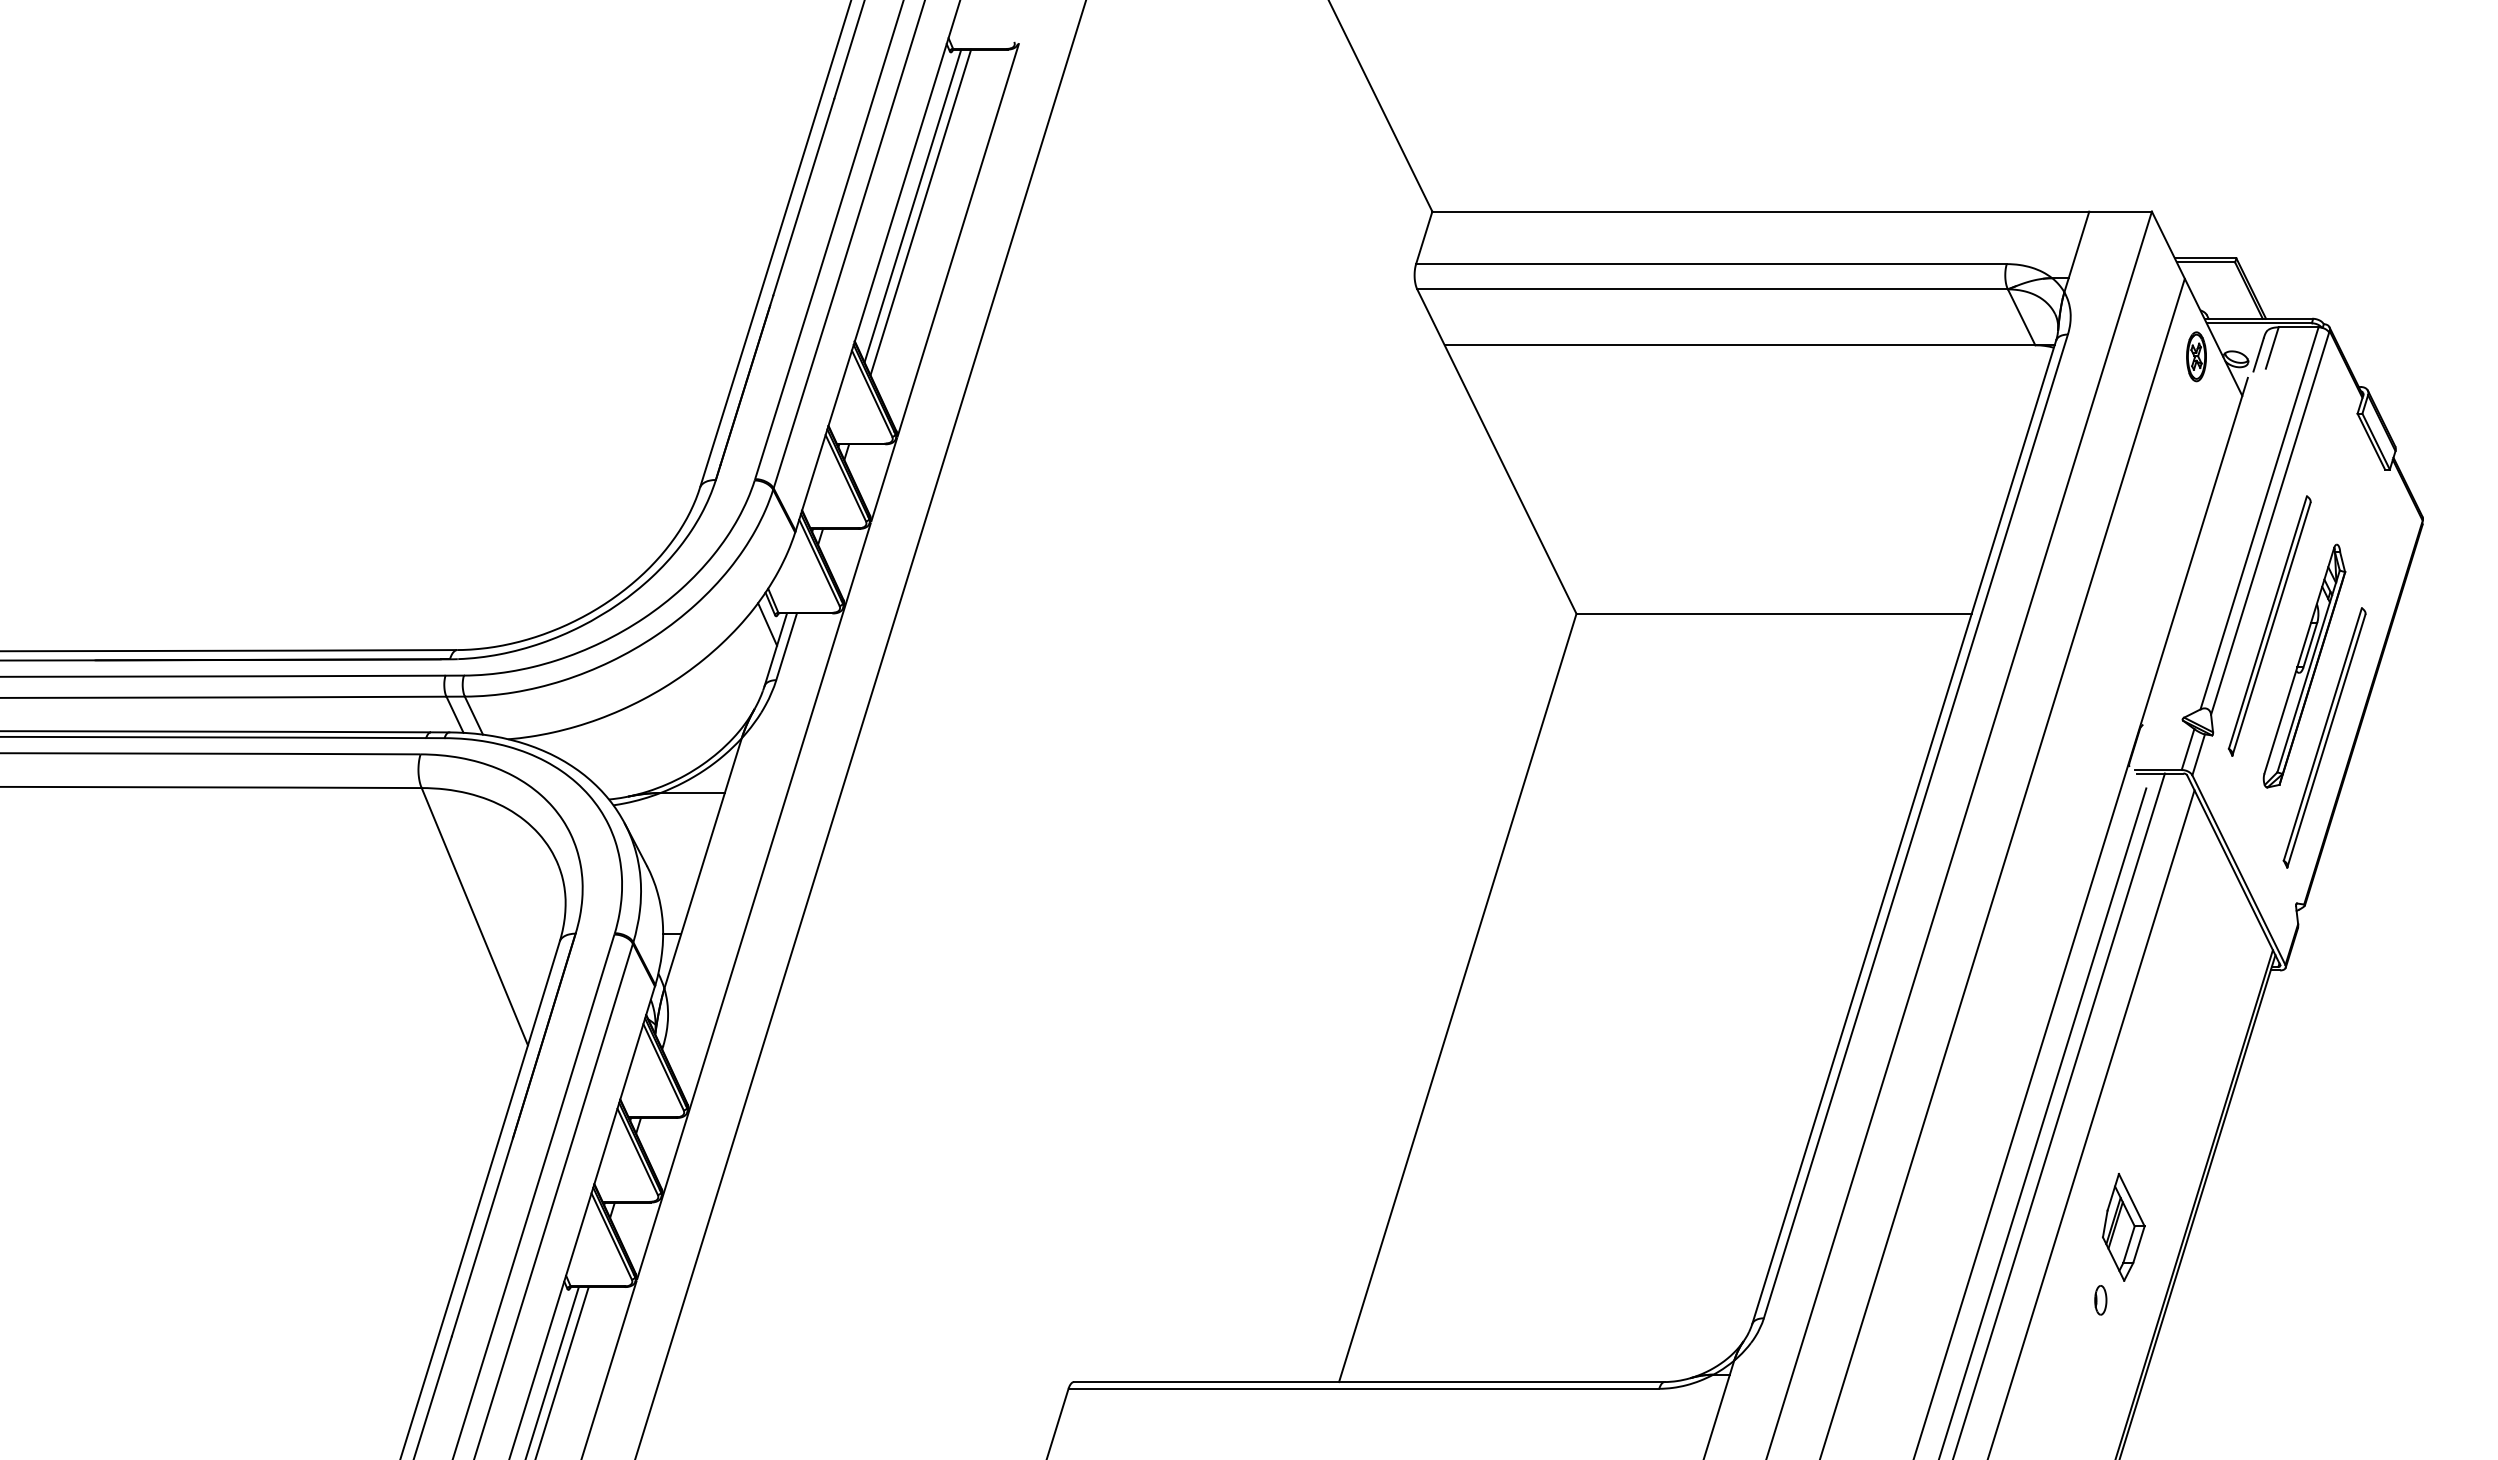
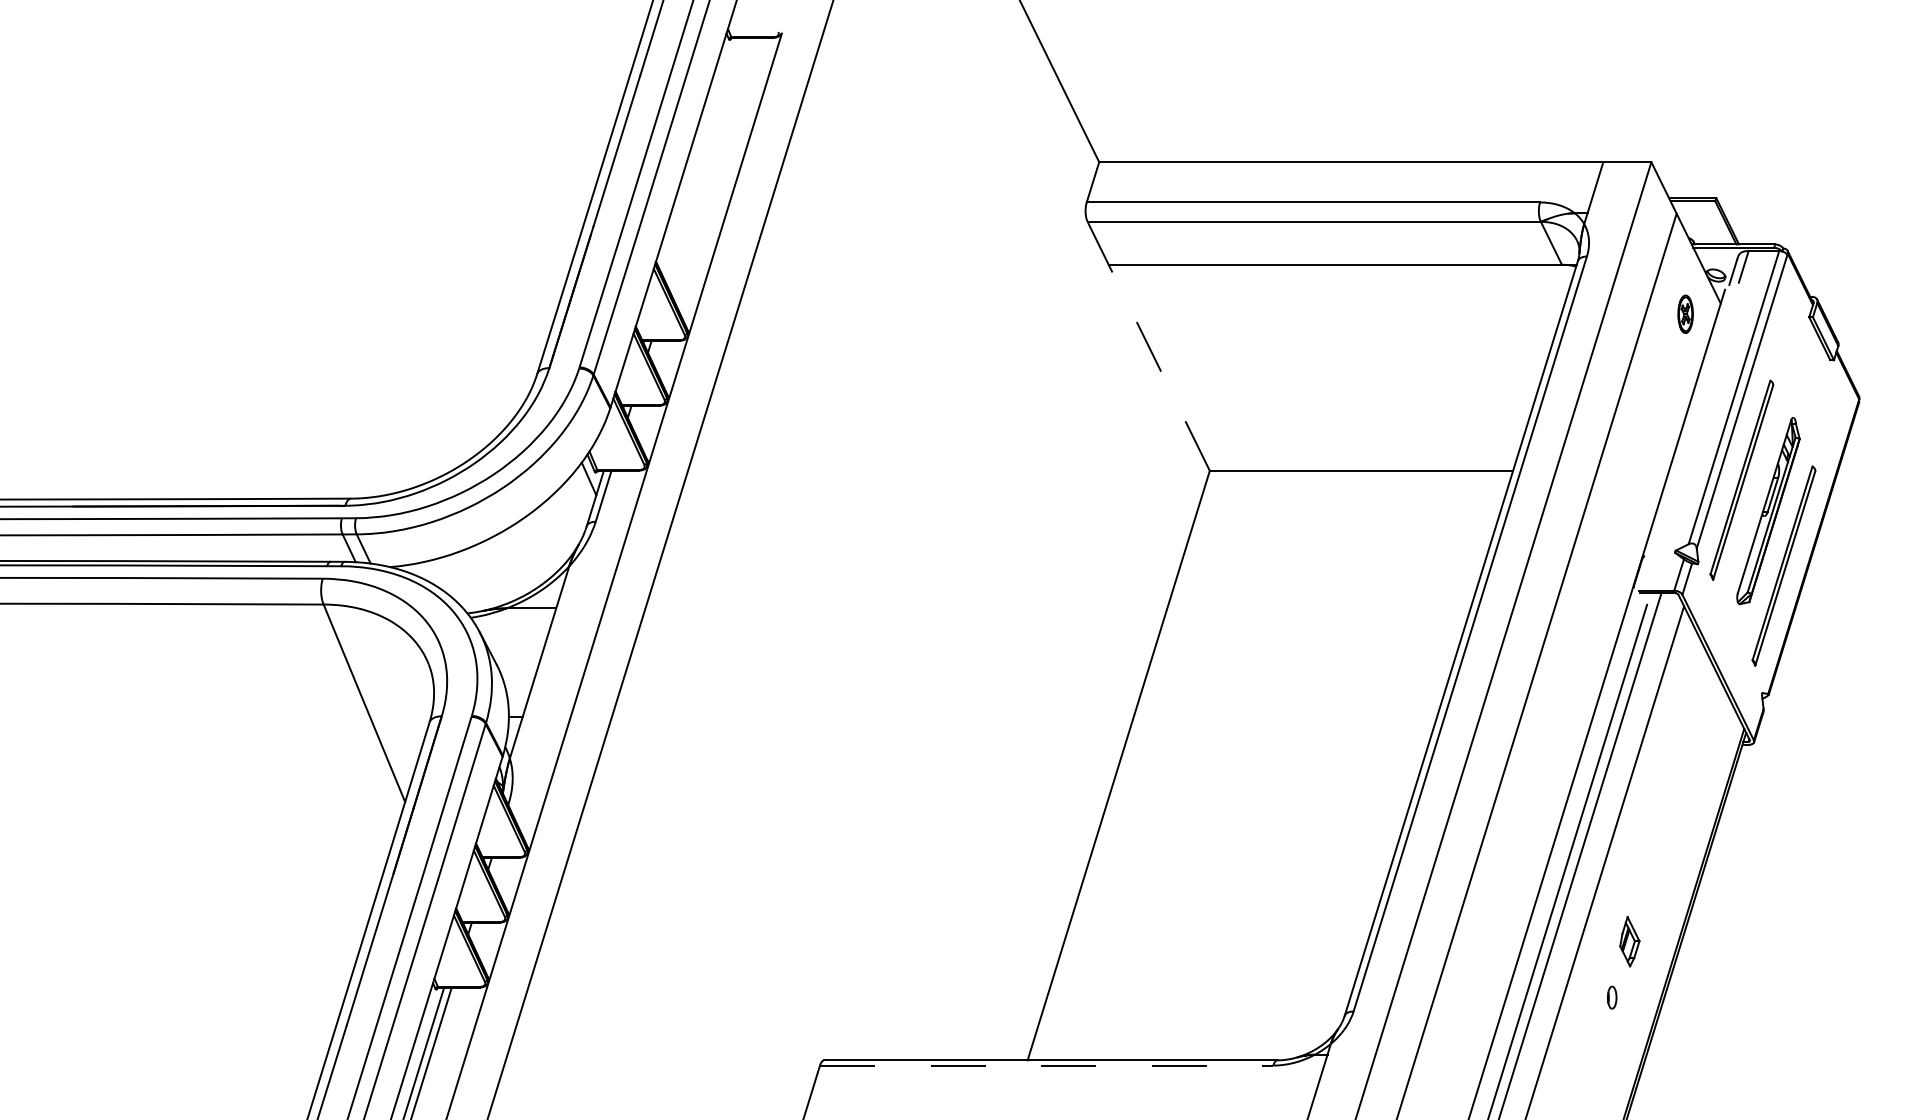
line: (912, 205) -> (700, 157), removed
line: (920, 212) -> (706, 162), removed
part: (2196, 356) -> (1685, 314), moved
line: (1496, 451) -> (1148, 346), solid -> dashed
part: (2123, 1227) -> (1629, 941), size x0.6
line: (1364, 1388) -> (1047, 1065), solid -> dashed

